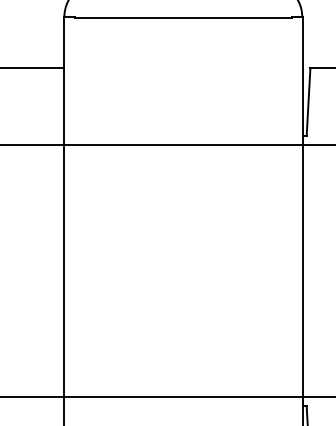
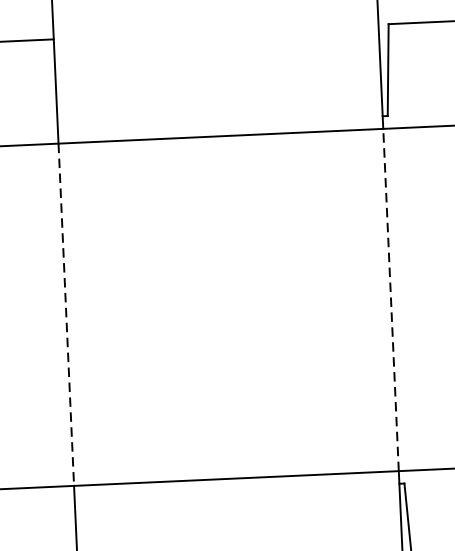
line: (302, 270) -> (390, 299), solid -> dashed
line: (63, 271) -> (66, 315), solid -> dashed

